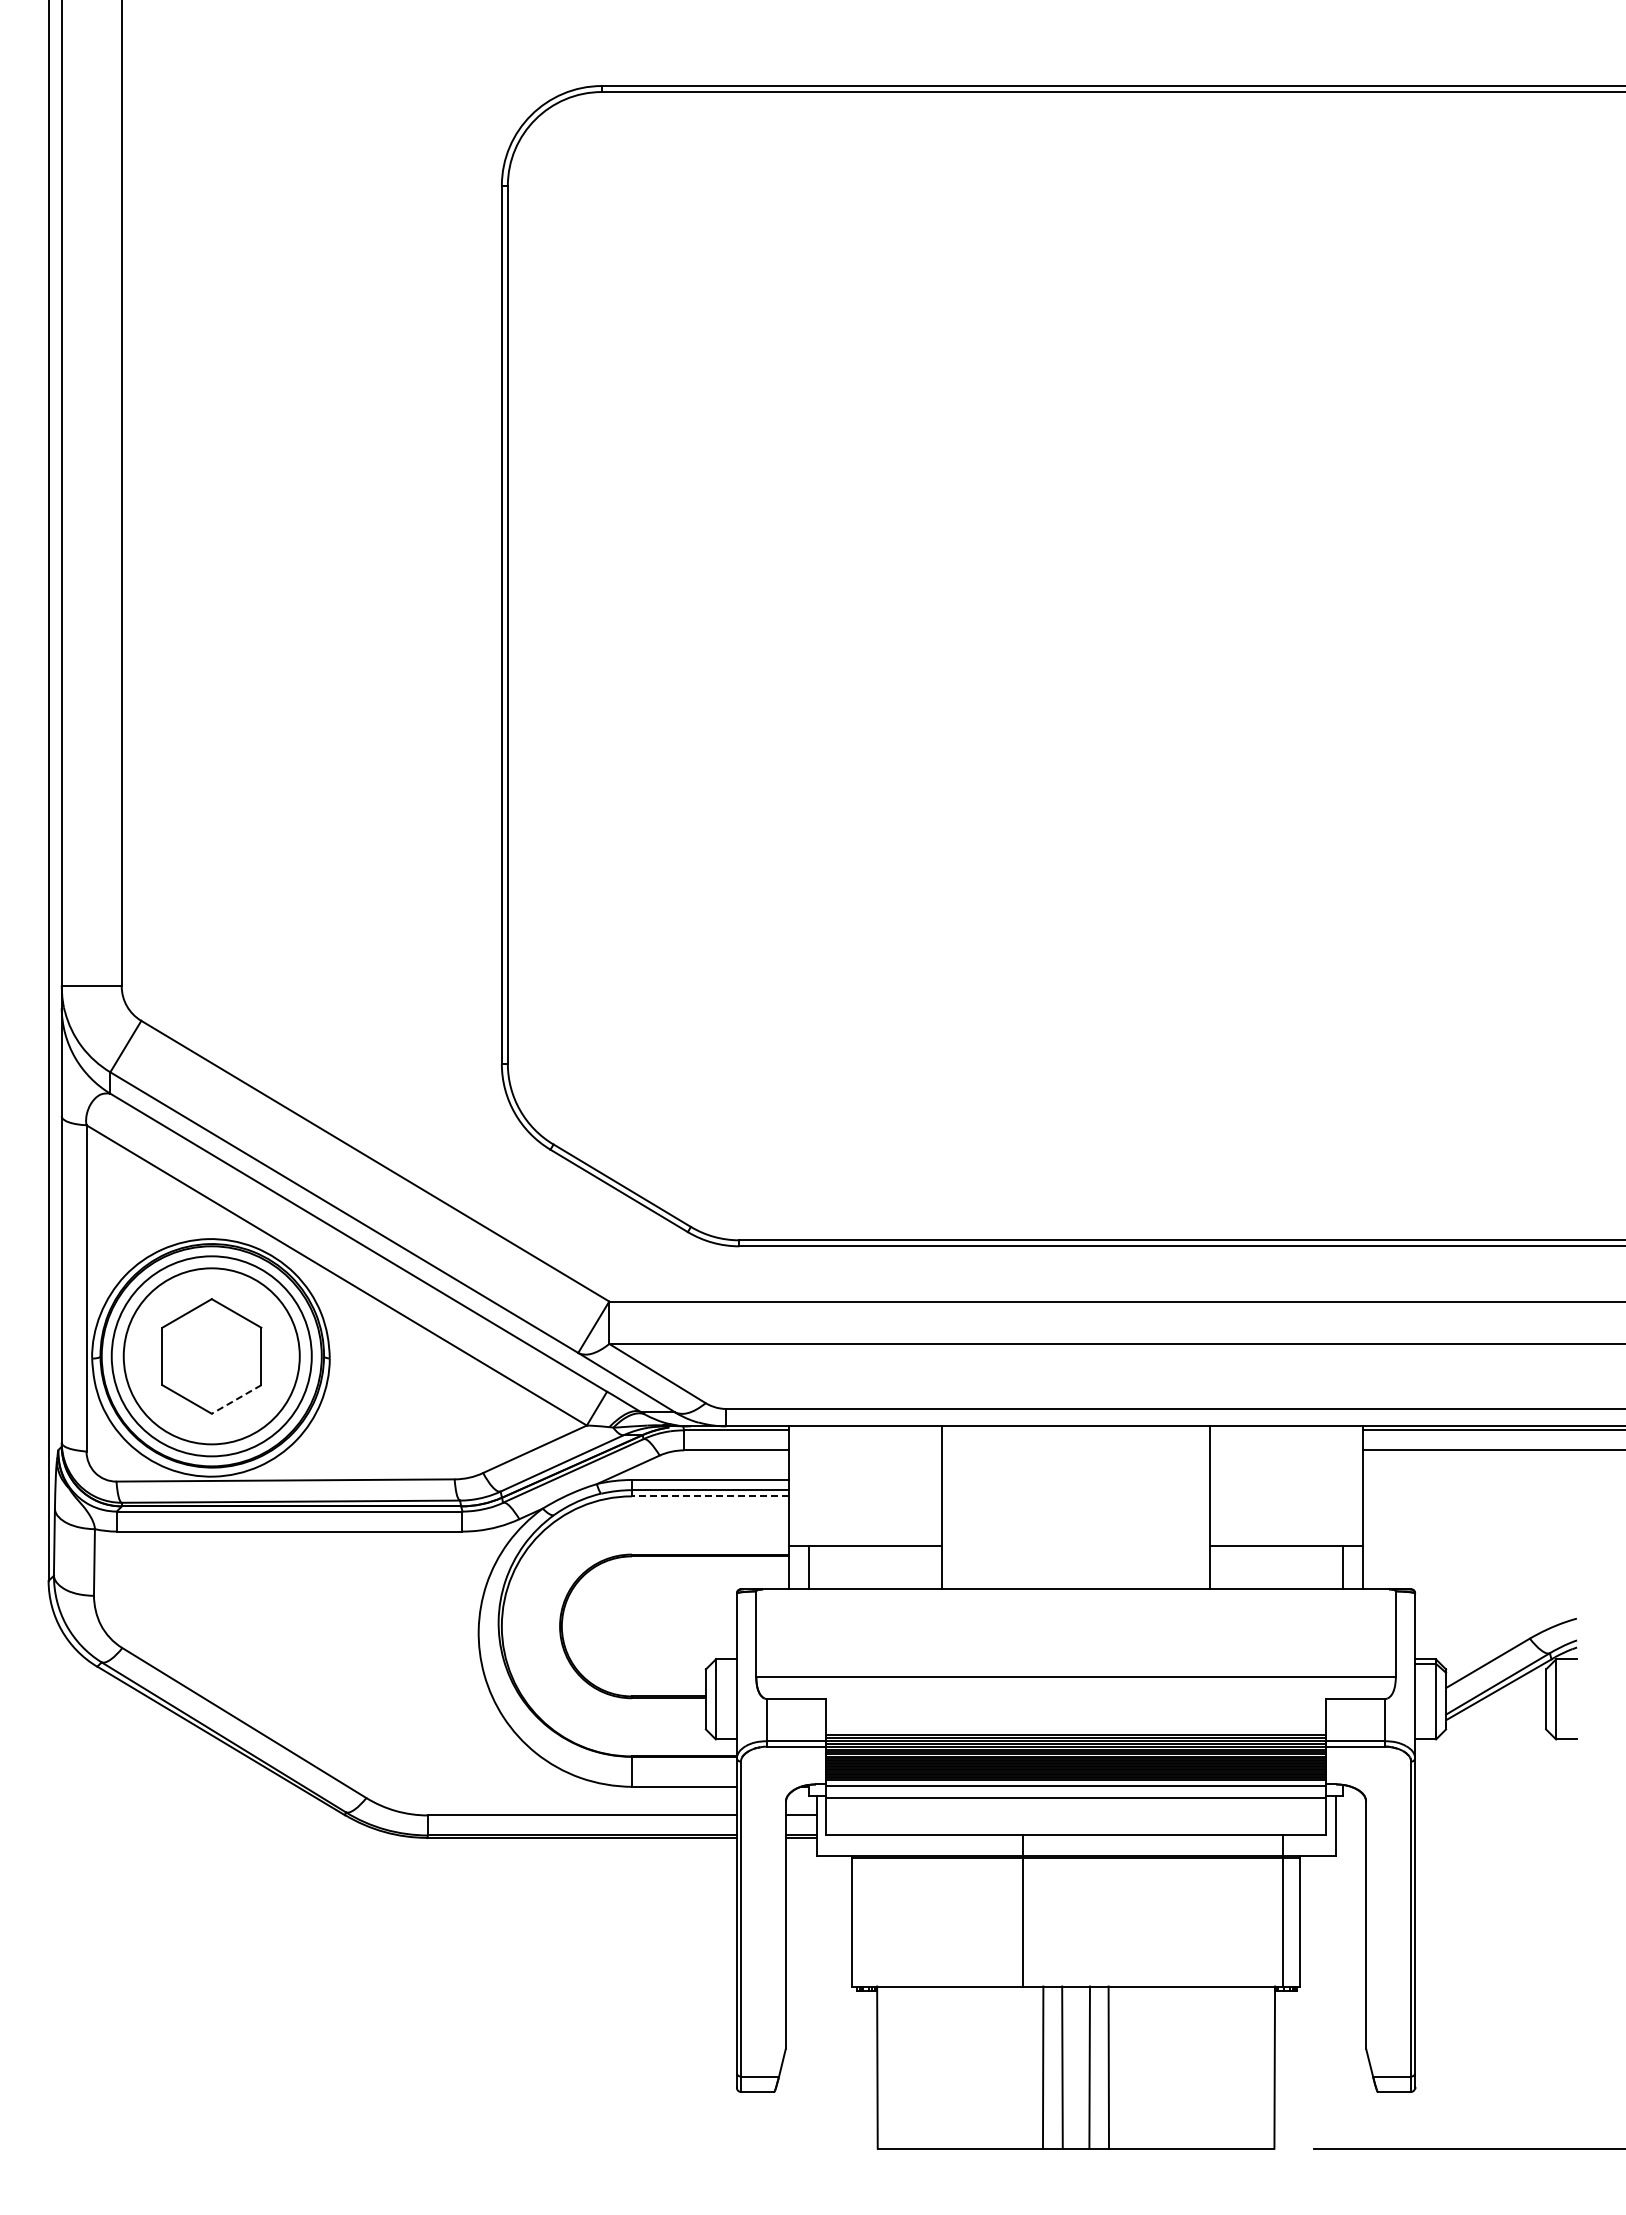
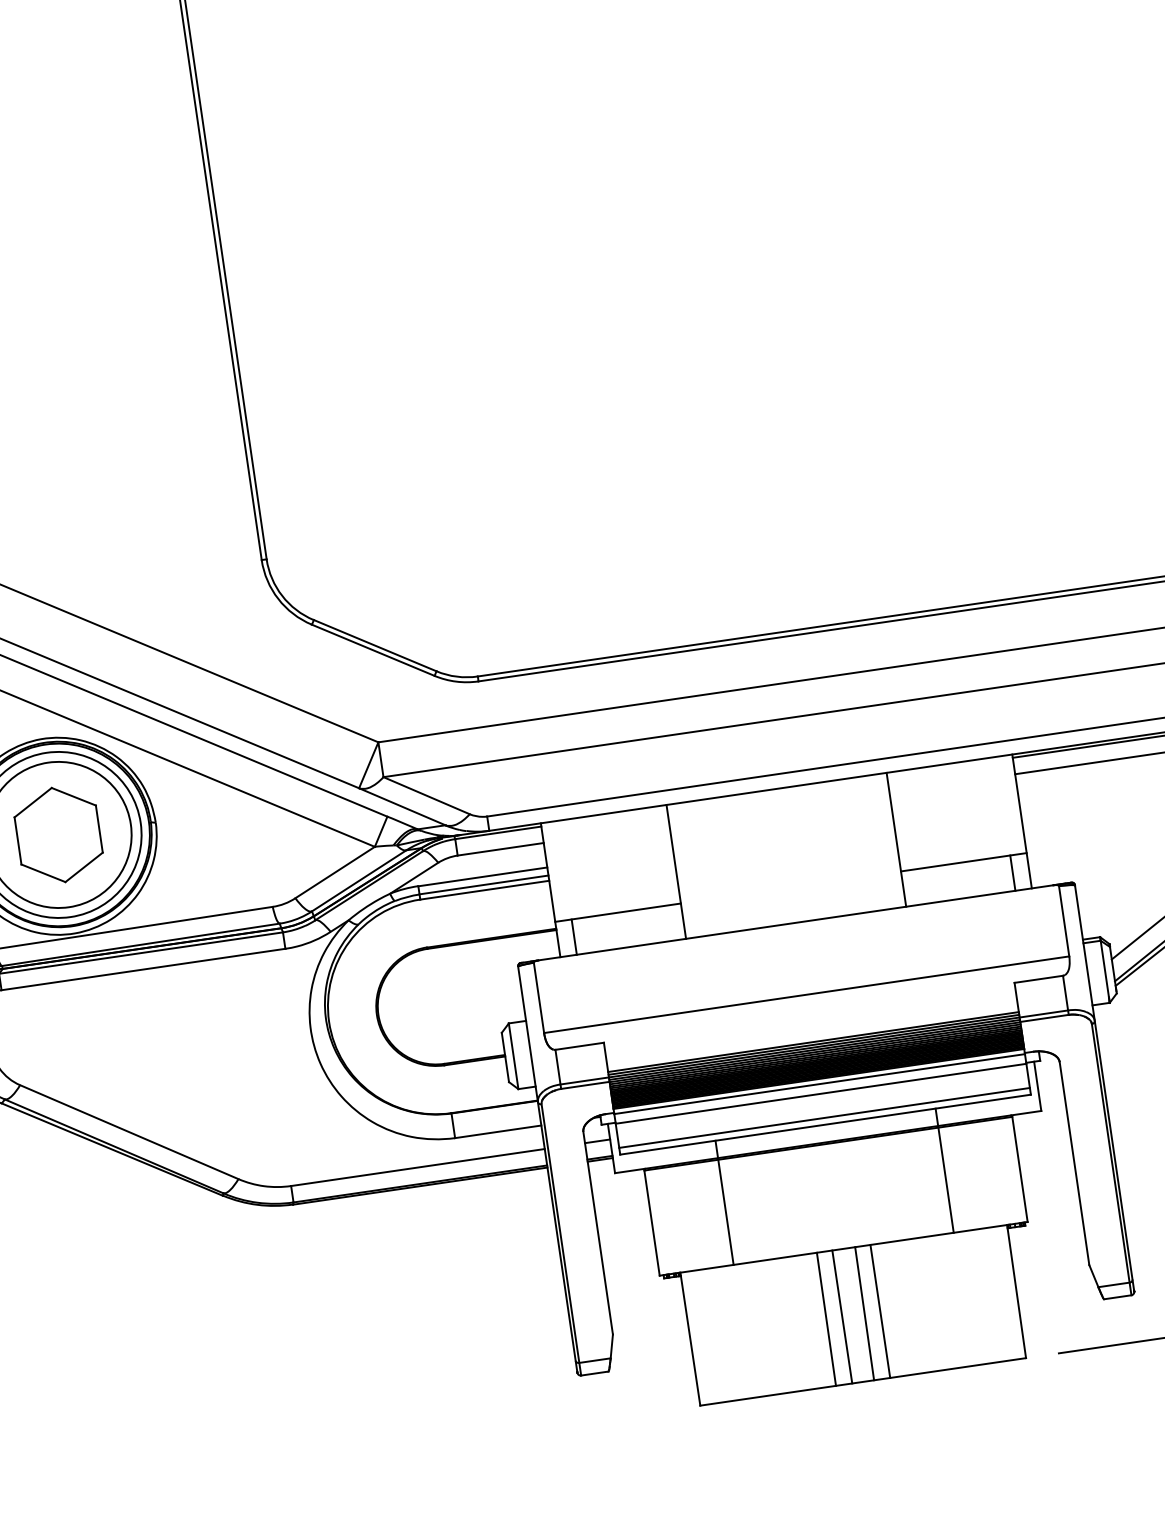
line: (236, 1399) -> (84, 867), dashed -> solid
line: (710, 1496) -> (484, 890), dashed -> solid
line: (1075, 1827) -> (824, 1118), added
line: (1022, 1910) -> (724, 1202), moved
line: (1283, 1910) -> (945, 1170), moved

